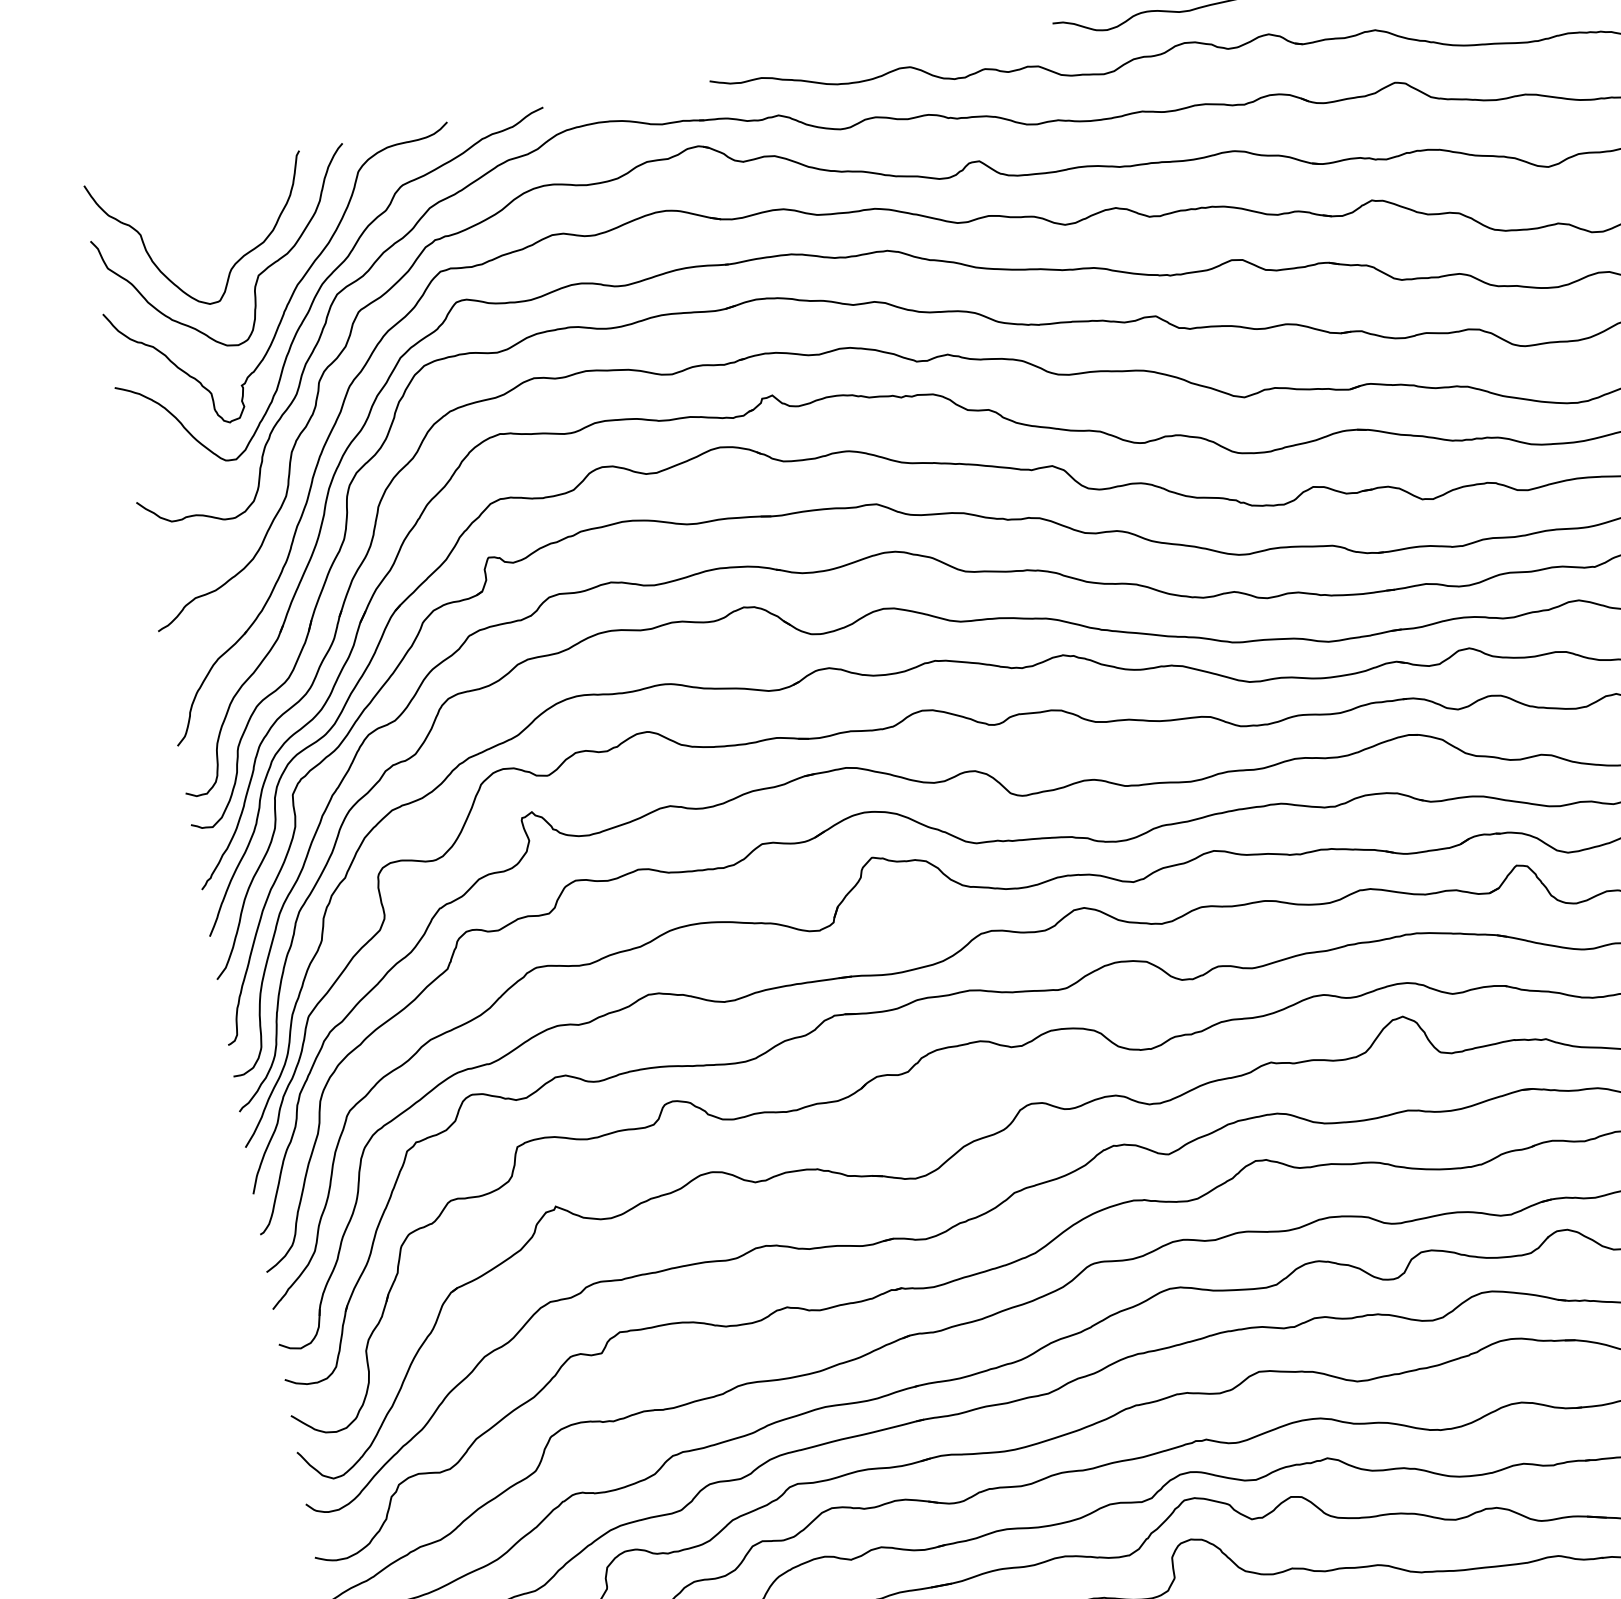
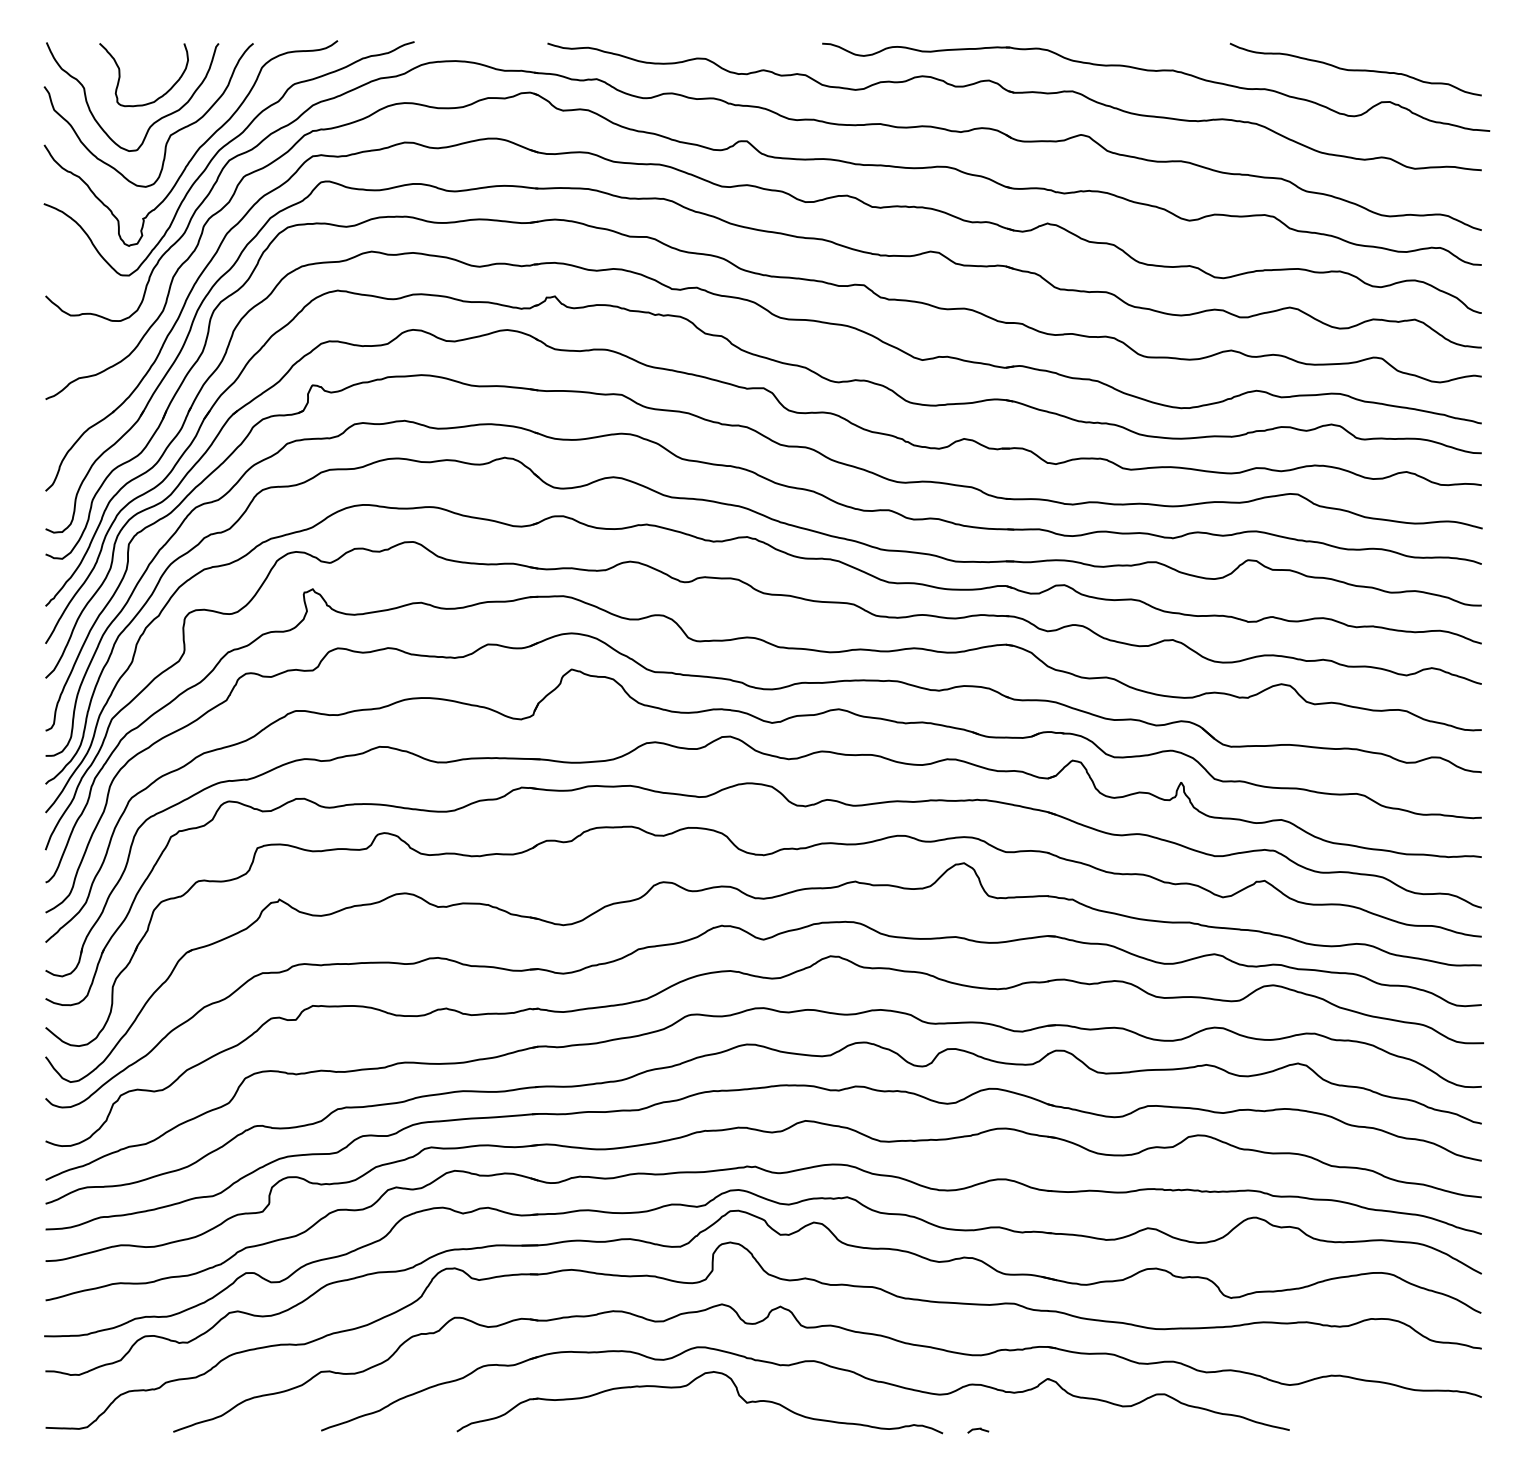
curve: (183, 211) -> (120, 75), added

